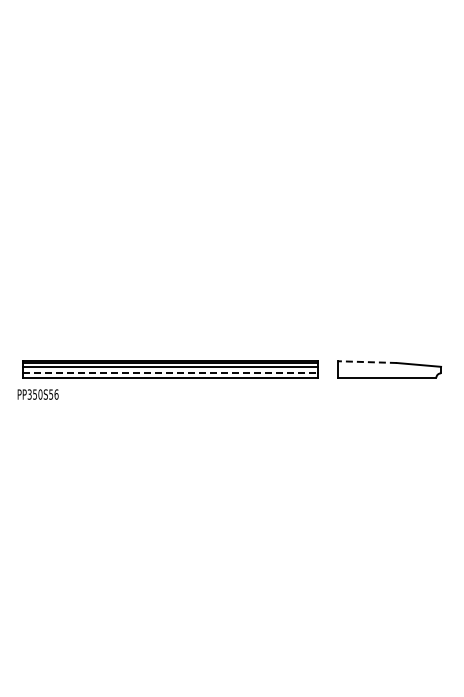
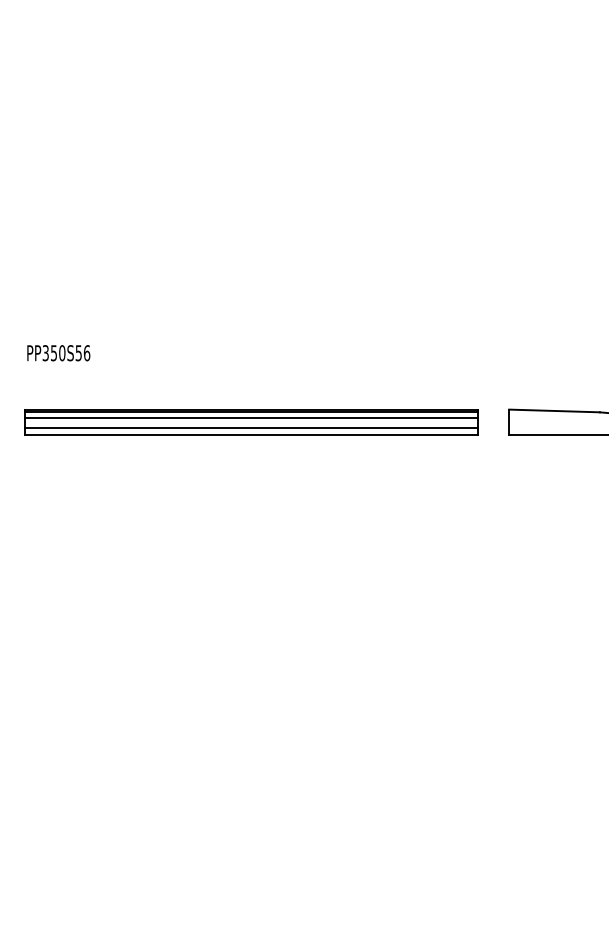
line: (366, 362) -> (553, 411), dashed -> solid
line: (170, 373) -> (251, 428), dashed -> solid
text: (37, 394) -> (57, 353), moved

